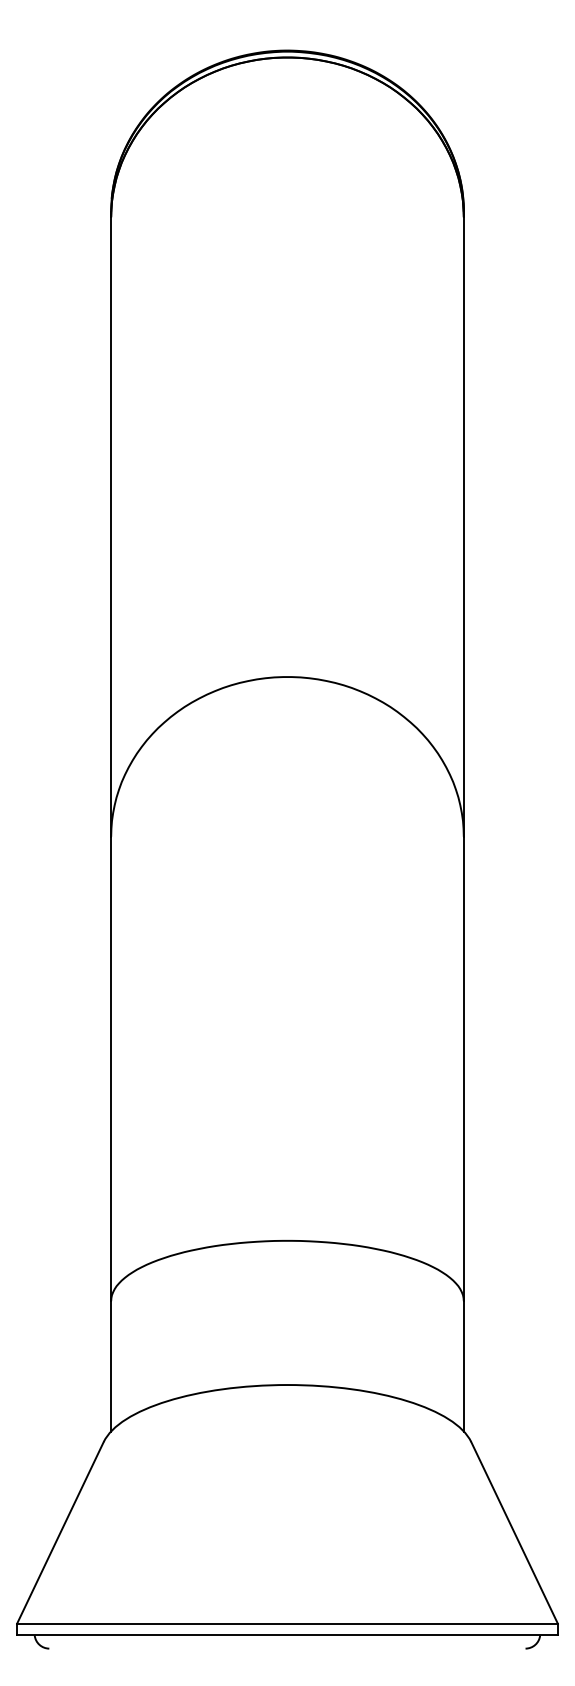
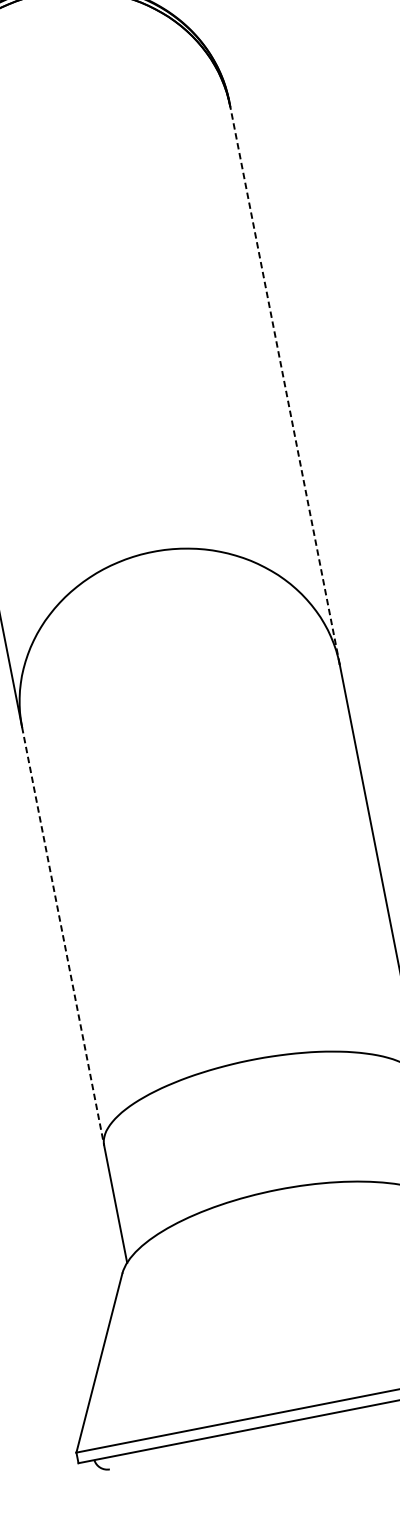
line: (463, 527) -> (284, 386), solid -> dashed
line: (111, 1069) -> (63, 936), solid -> dashed

